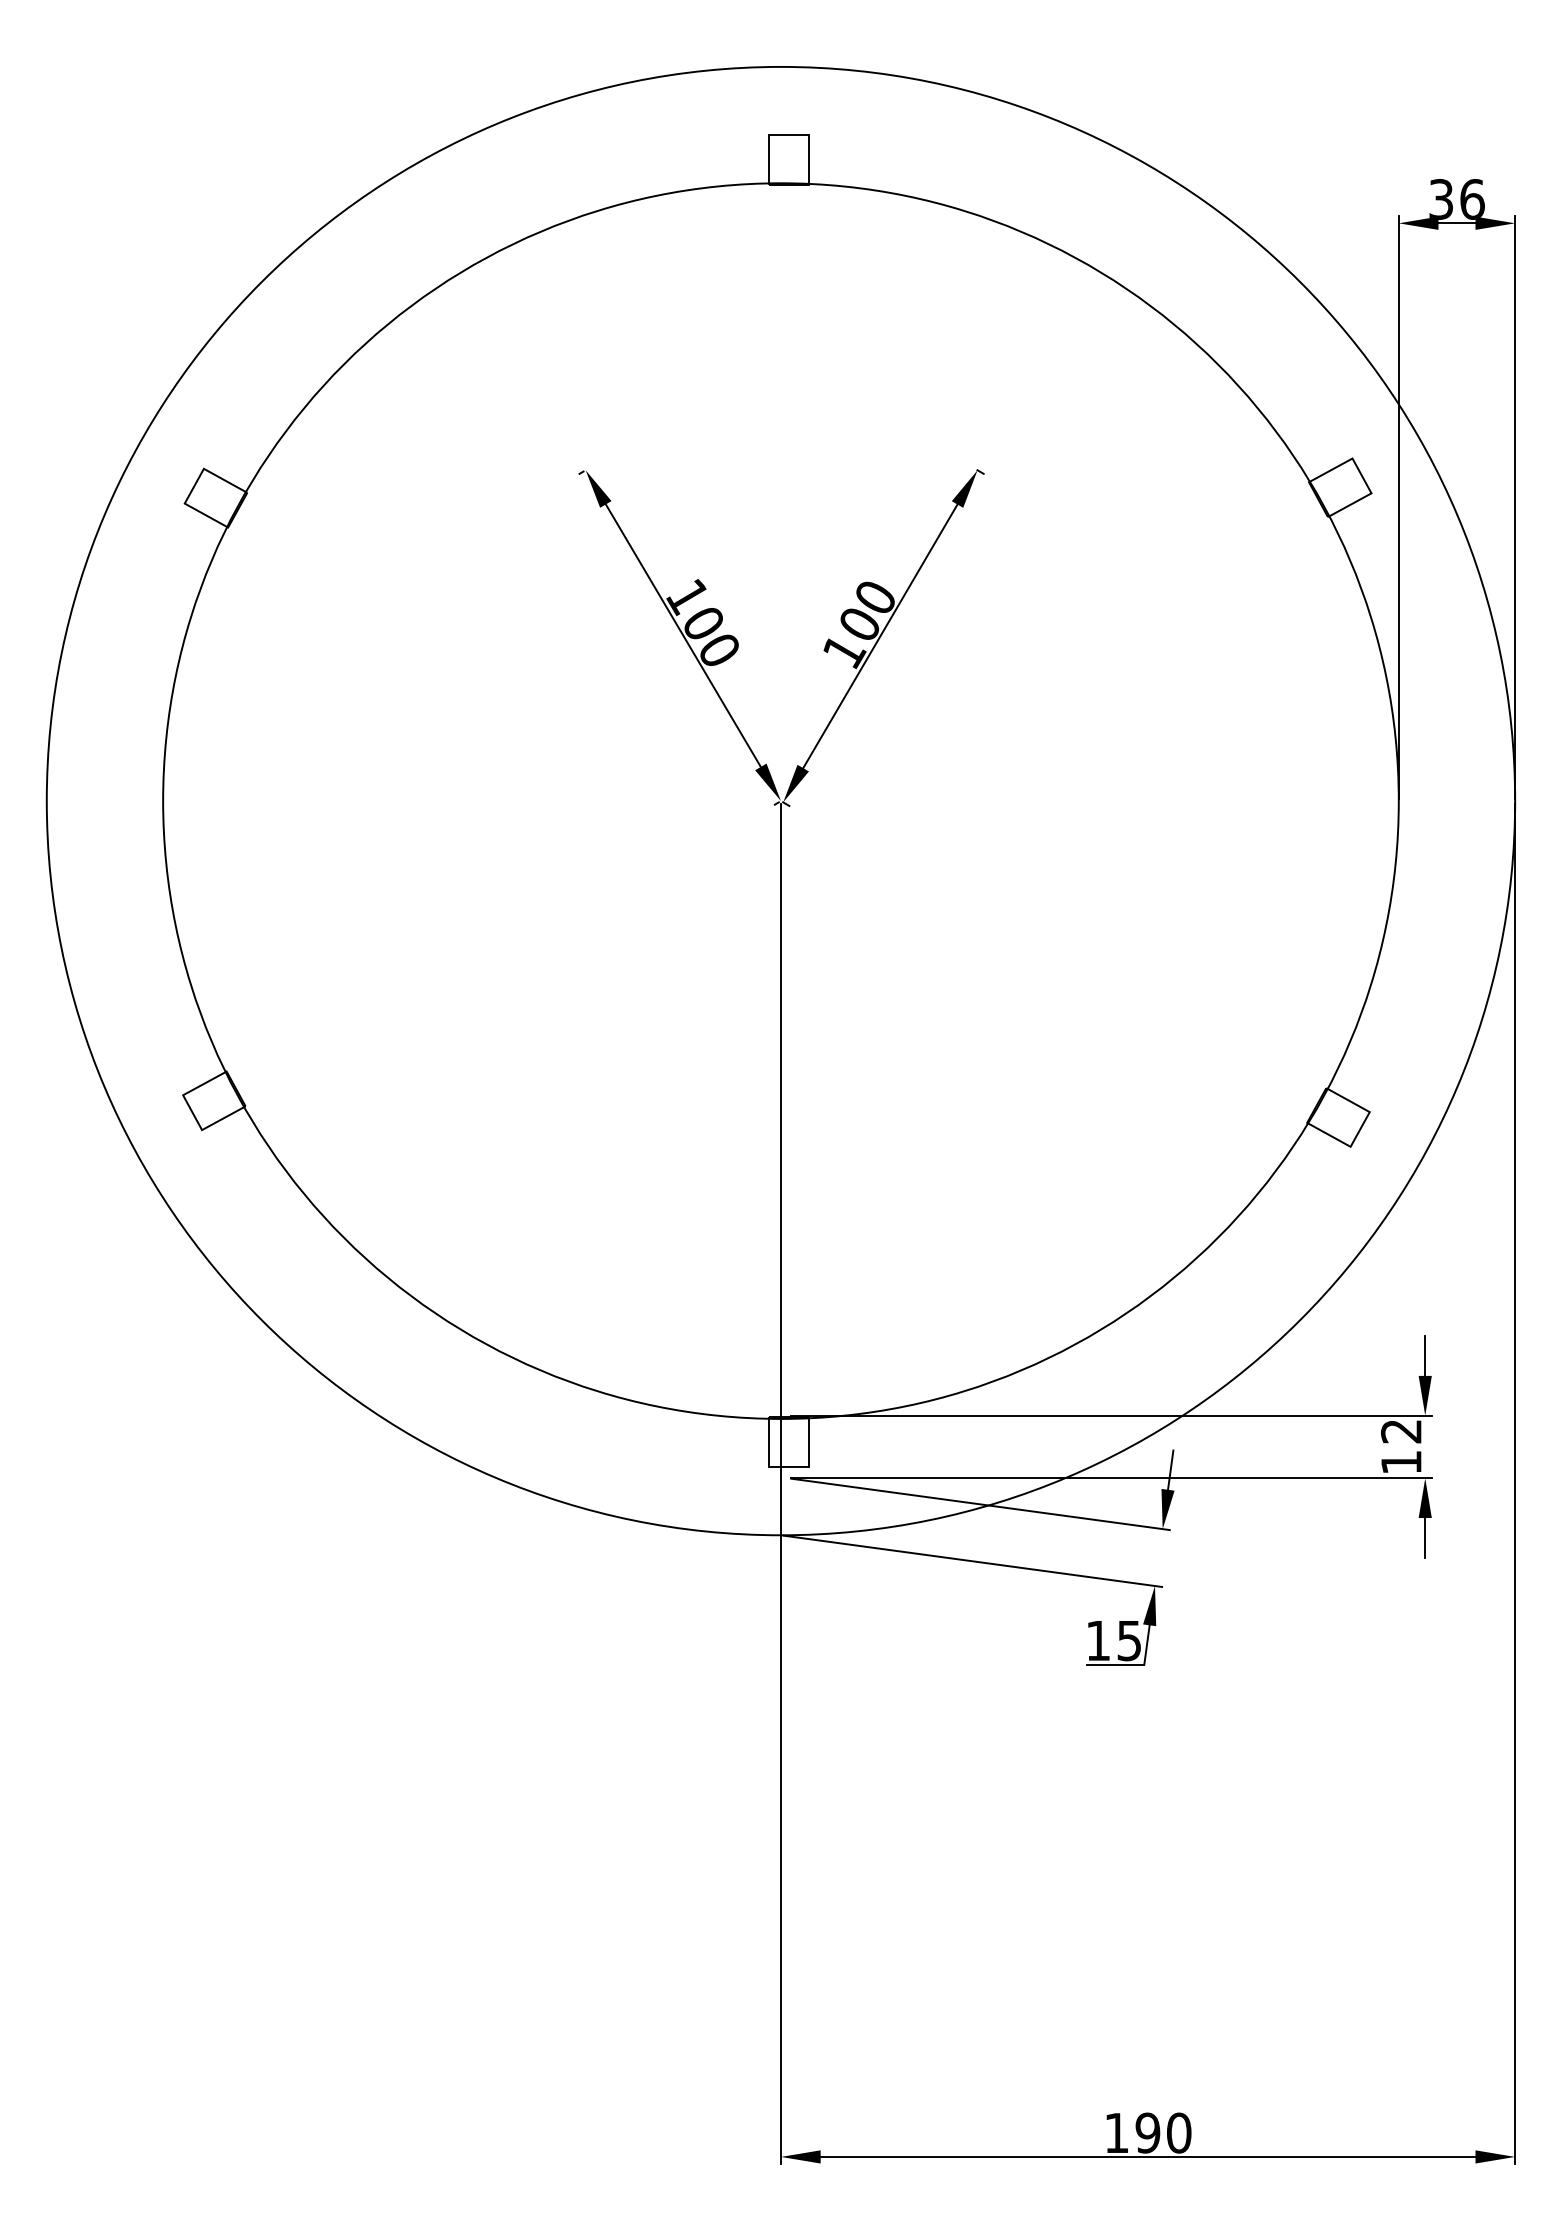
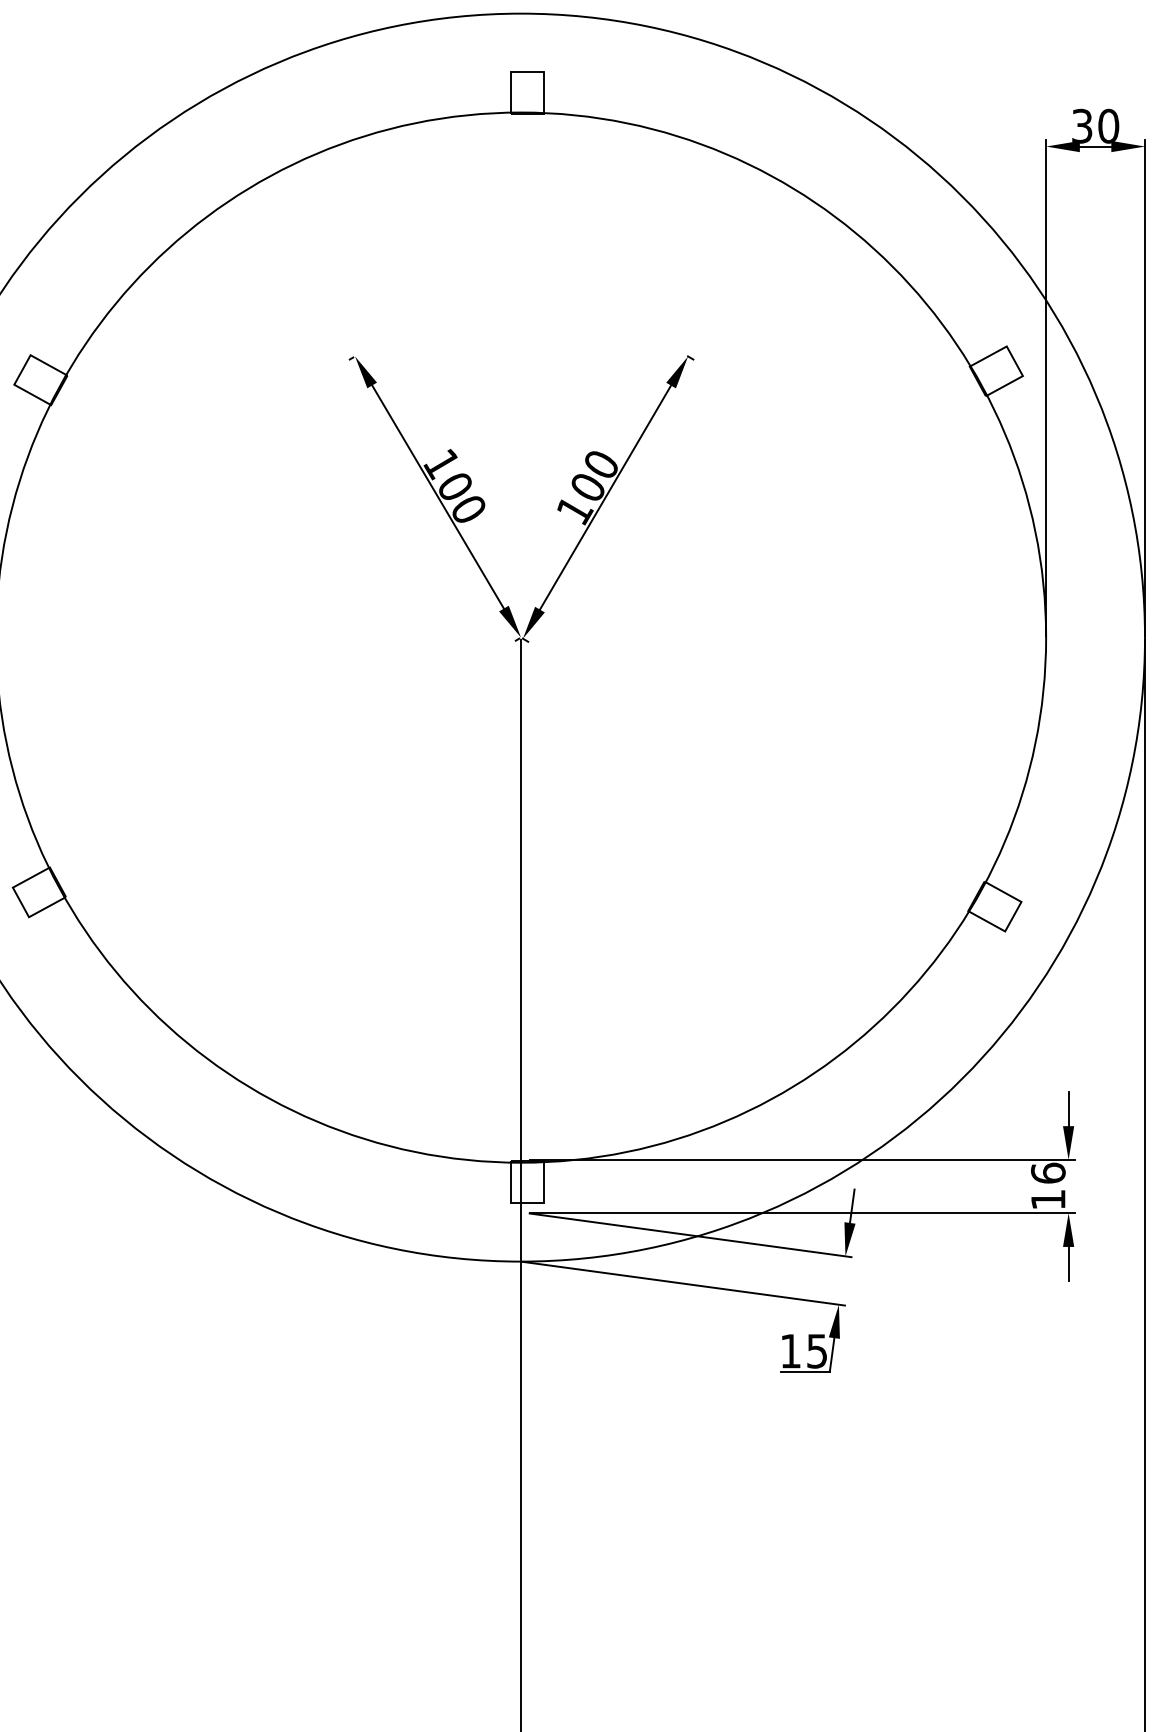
text: (1472, 199) -> (1108, 126), 36 -> 30
text: (1401, 1430) -> (1048, 1172), 12 -> 16

